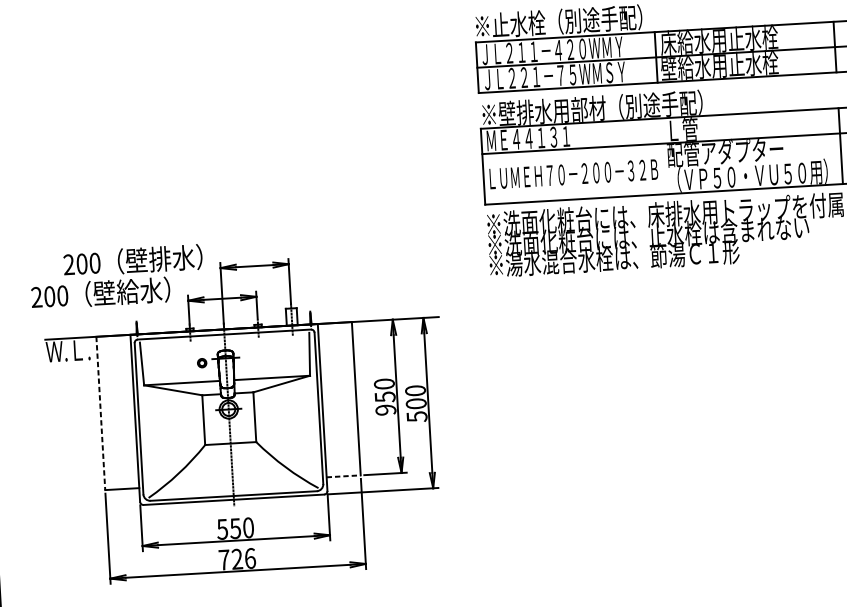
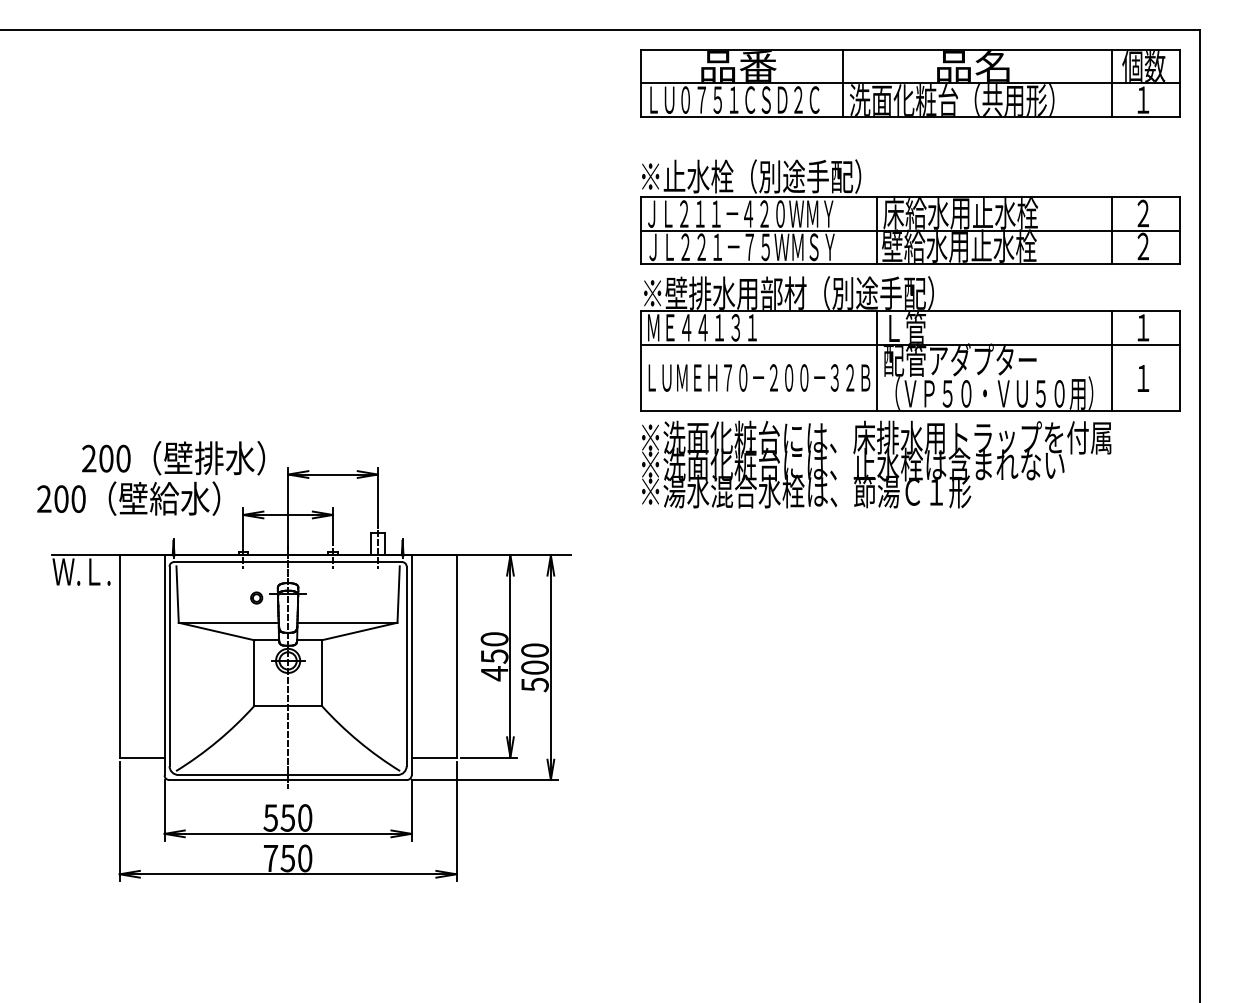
line: (661, 156) -> (876, 361), added
text: (385, 409) -> (494, 673), 950 -> 450
line: (100, 413) -> (119, 656), dashed -> solid
line: (343, 476) -> (434, 757), dashed -> solid
text: (243, 558) -> (296, 858), 726 -> 750

